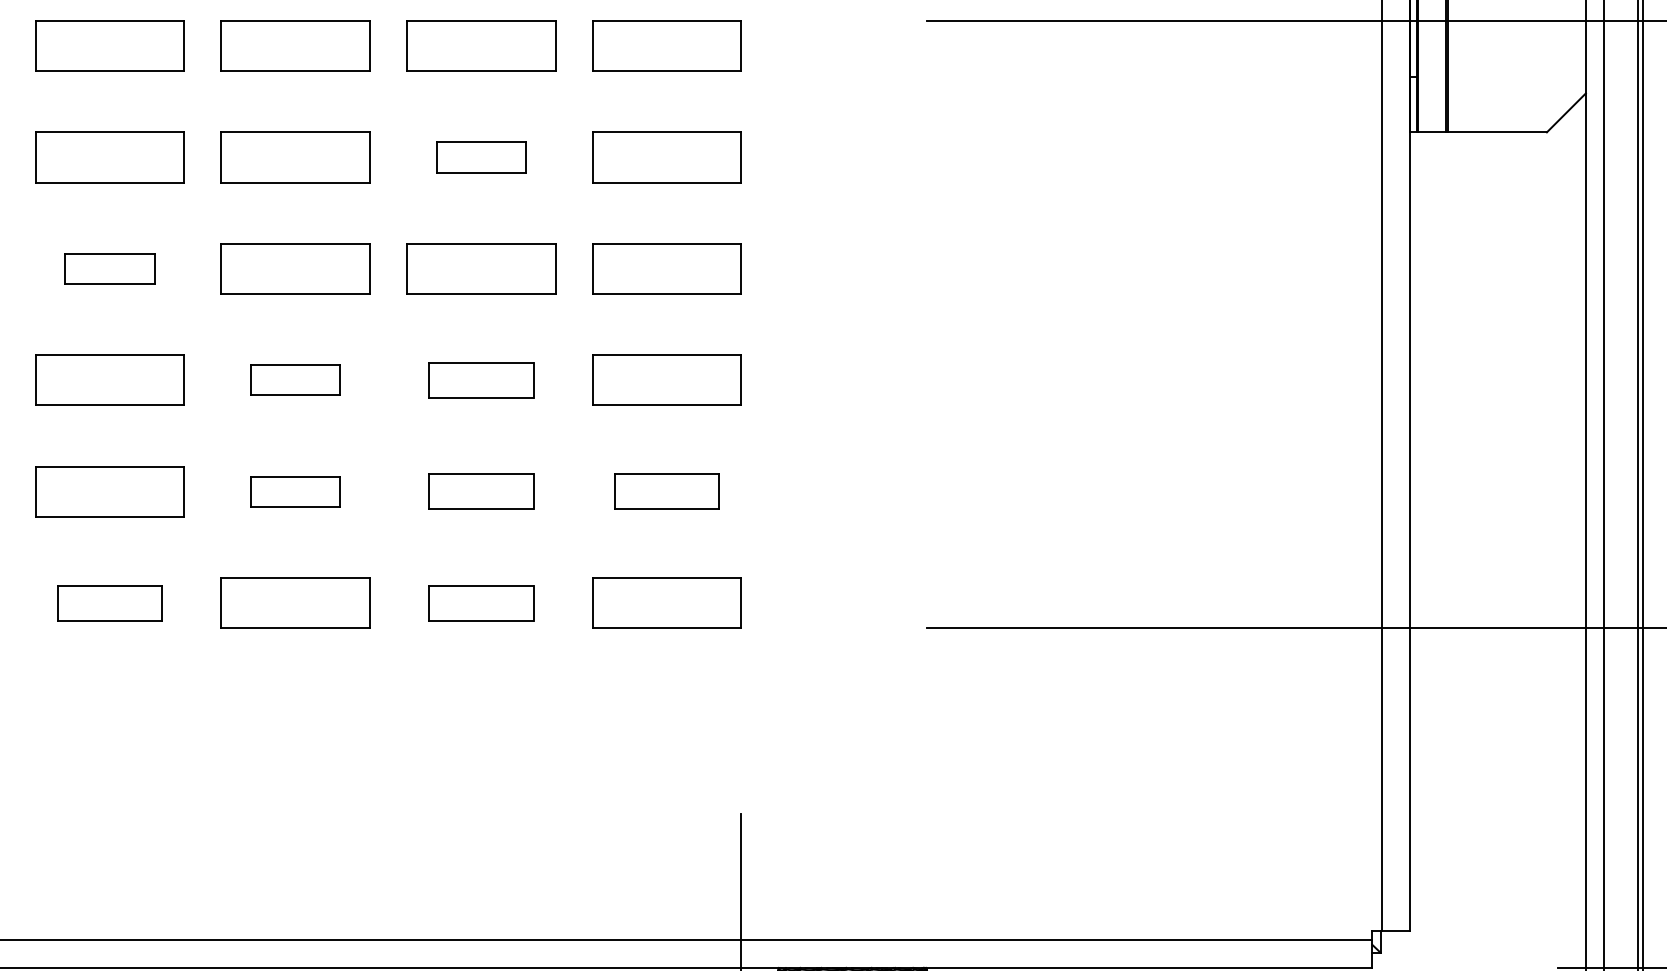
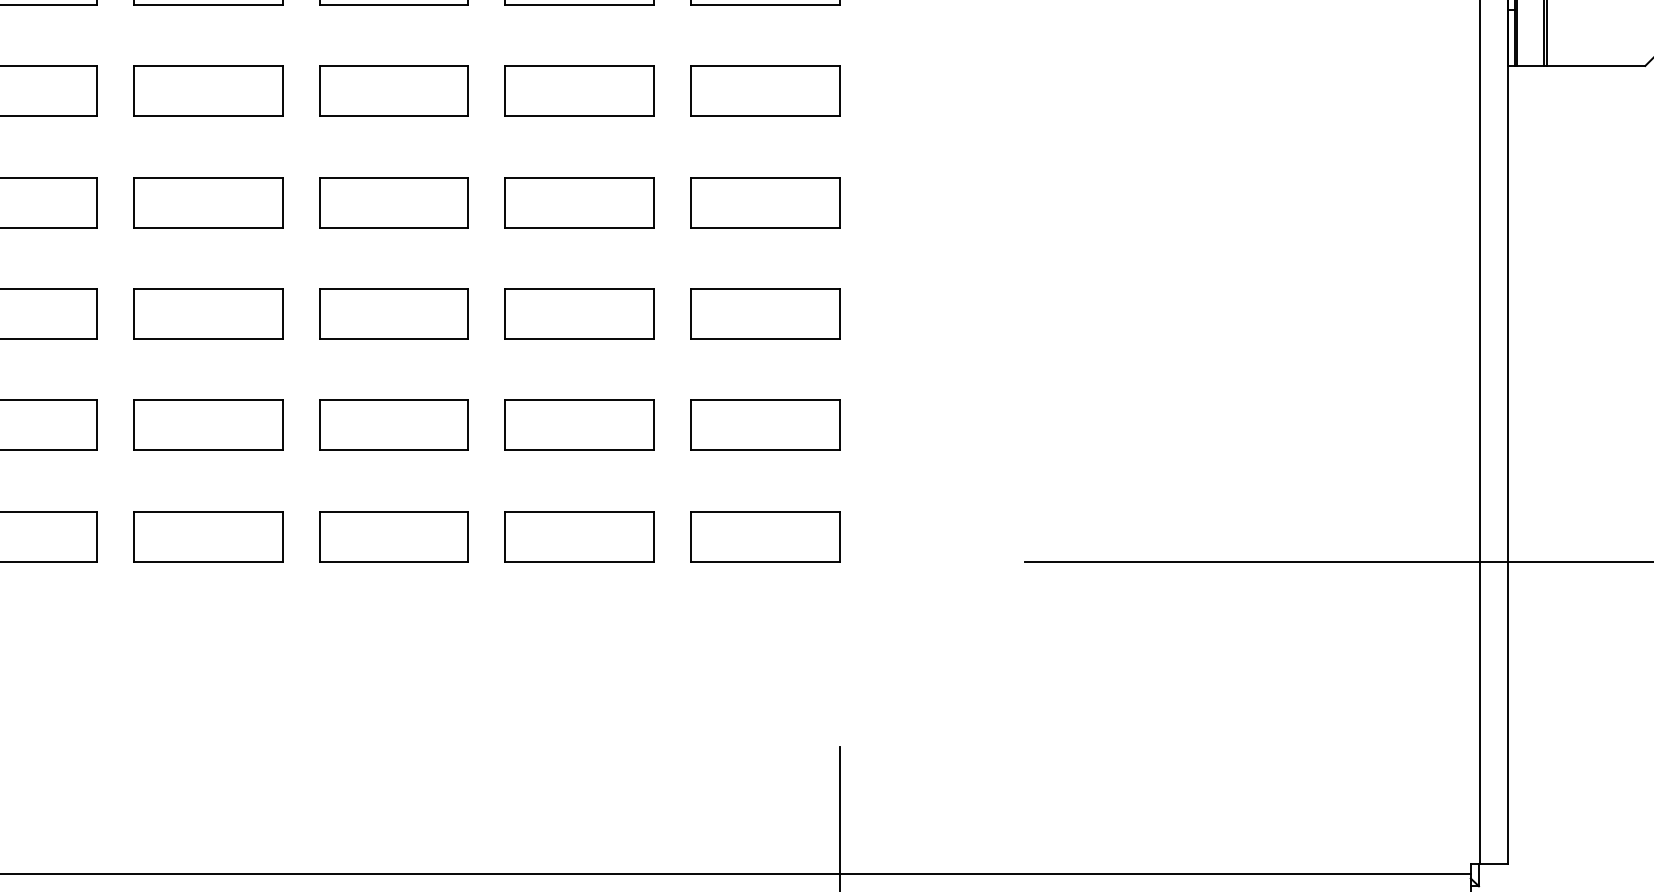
part: (481, 157) -> (579, 91), size x1.67
part: (109, 268) -> (207, 202), size x1.67
part: (295, 379) -> (393, 313), size x1.67
part: (481, 379) -> (579, 313), size x1.43
part: (295, 491) -> (393, 425), size x1.67
part: (481, 491) -> (579, 425), size x1.43
part: (666, 491) -> (764, 425), size x1.43
part: (109, 602) -> (207, 536), size x1.43
part: (481, 602) -> (579, 536), size x1.43

